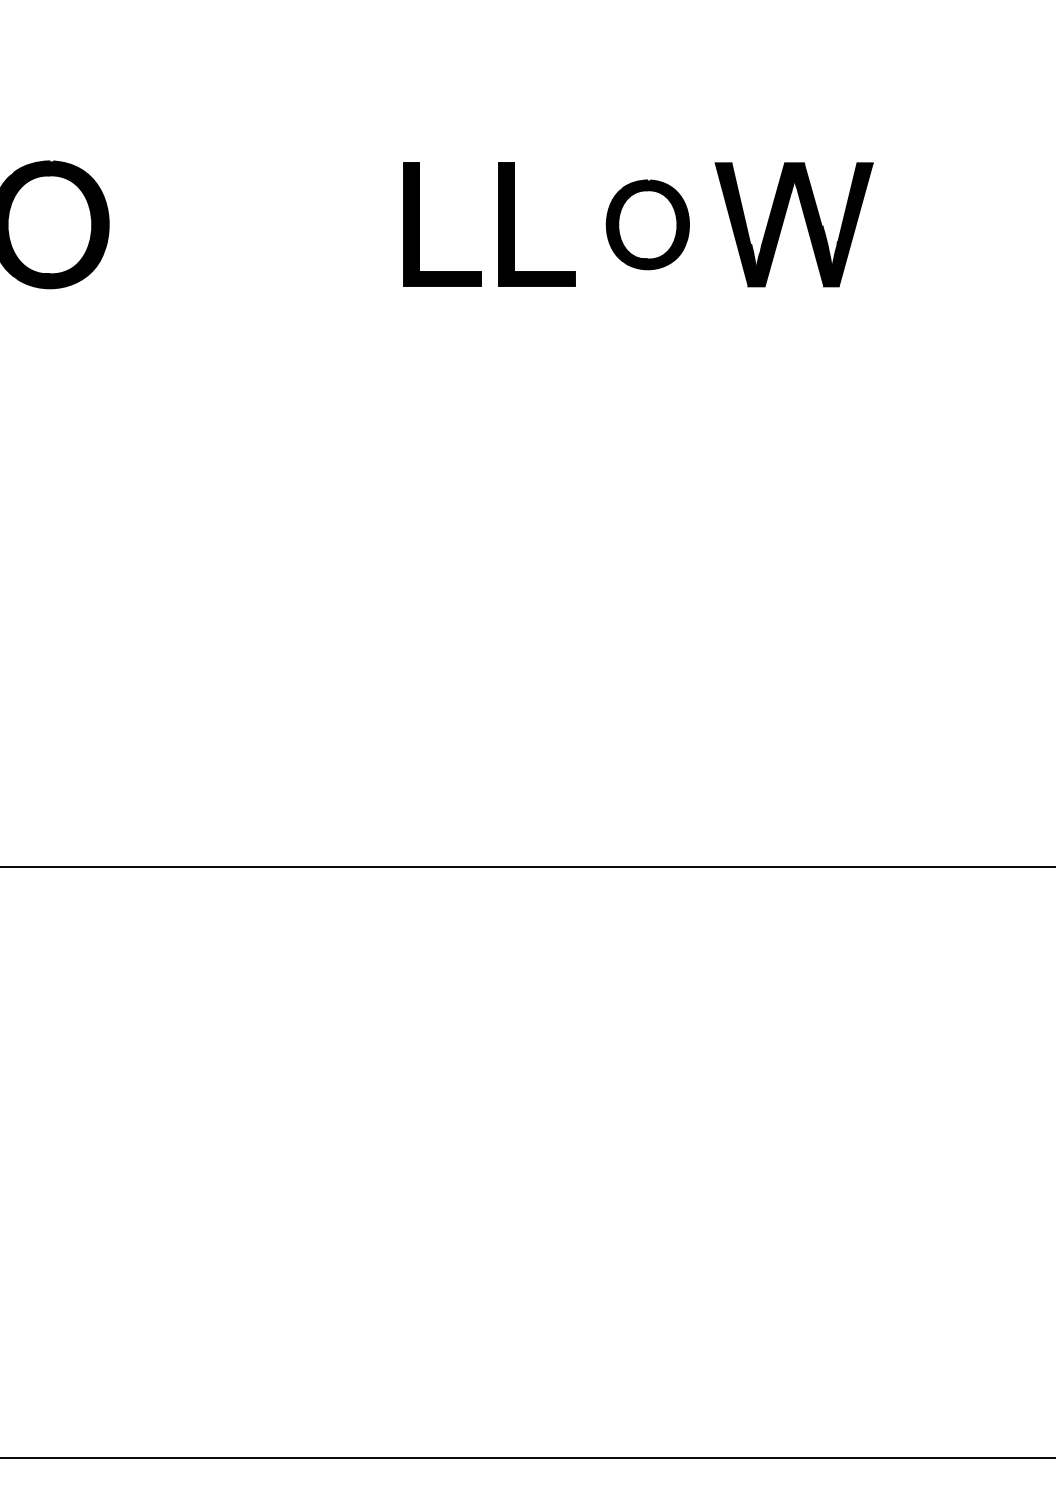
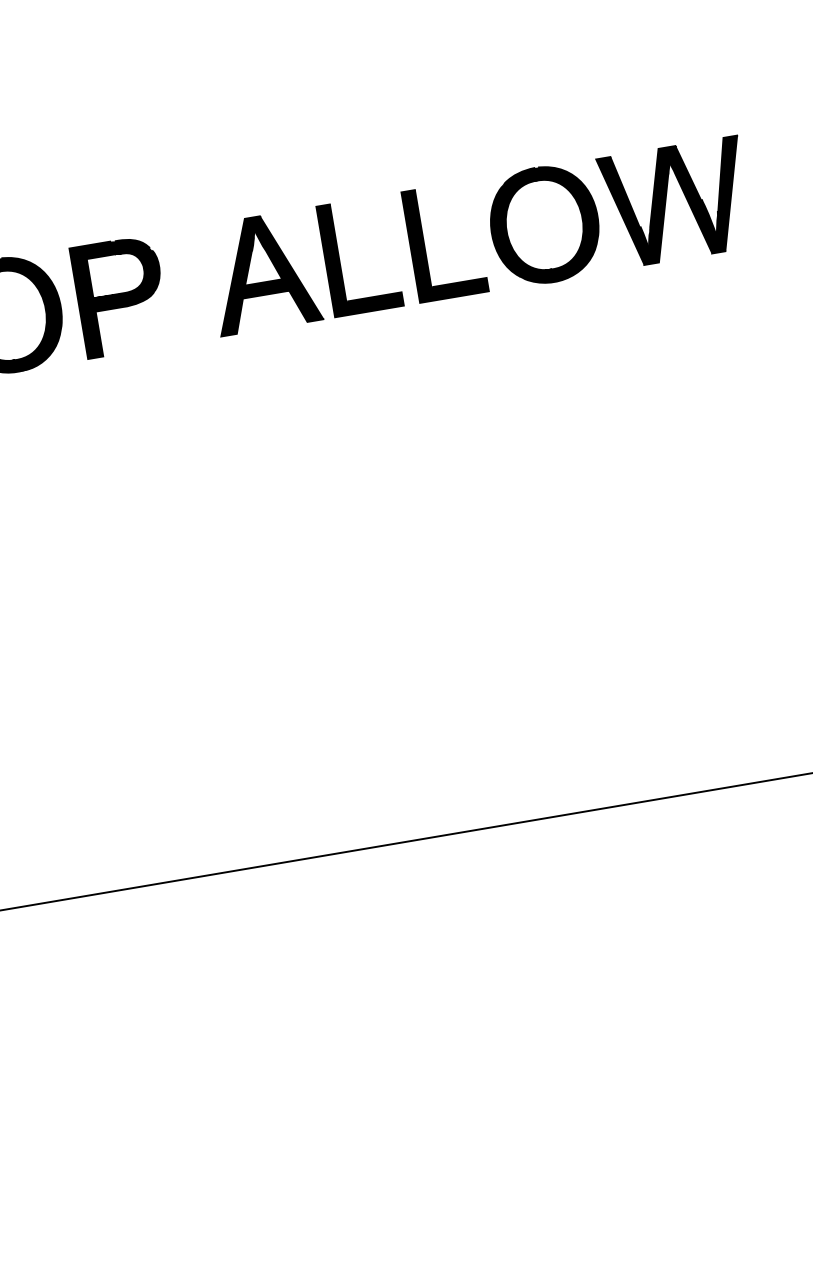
part: (175, 224) -> (120, 296), added
part: (333, 224) -> (262, 272), added
part: (647, 224) -> (544, 224), size x1.43

